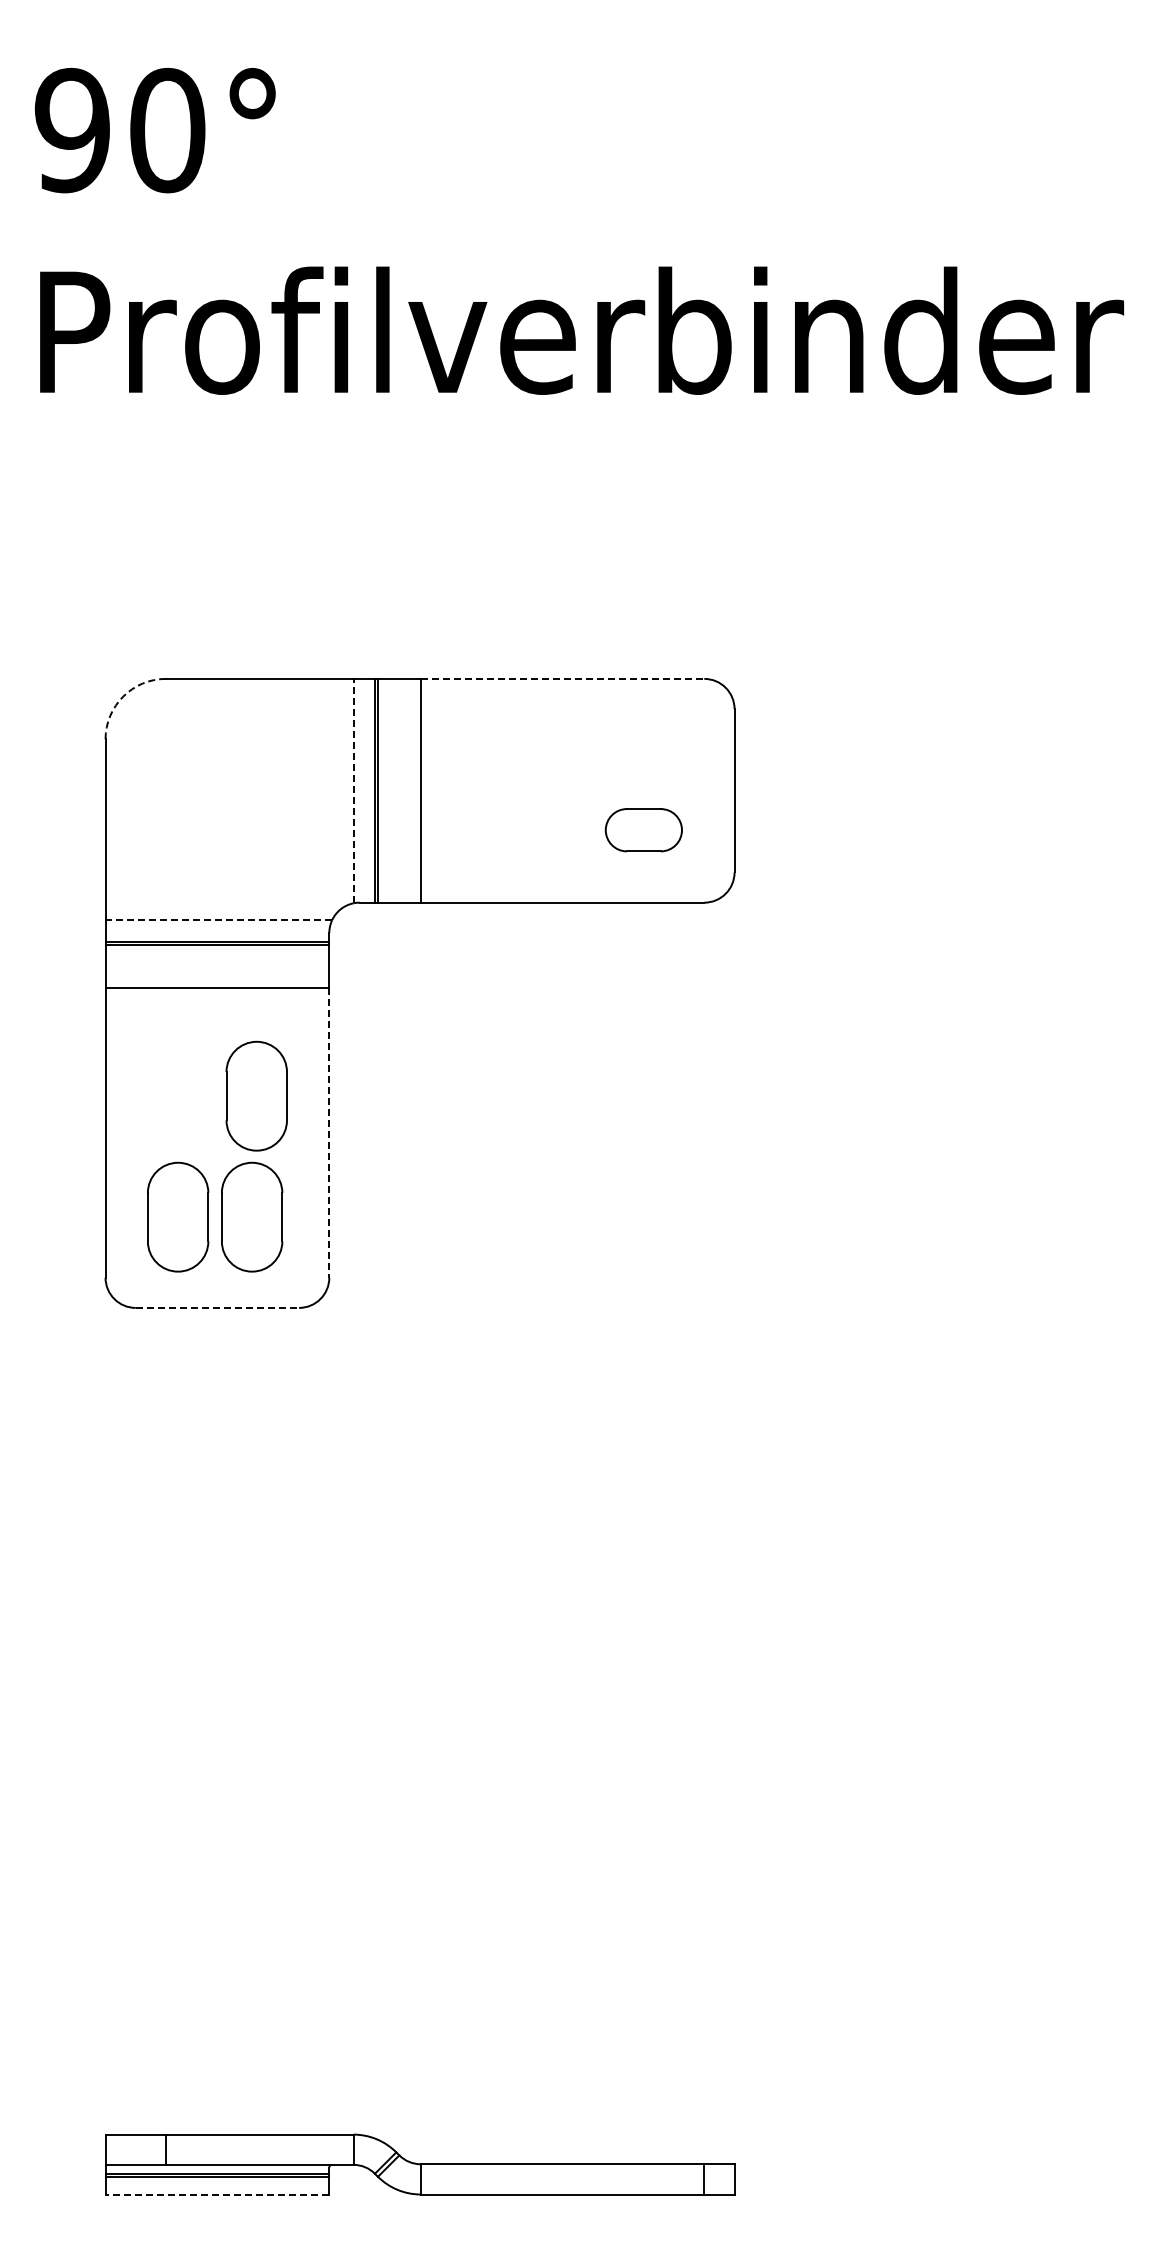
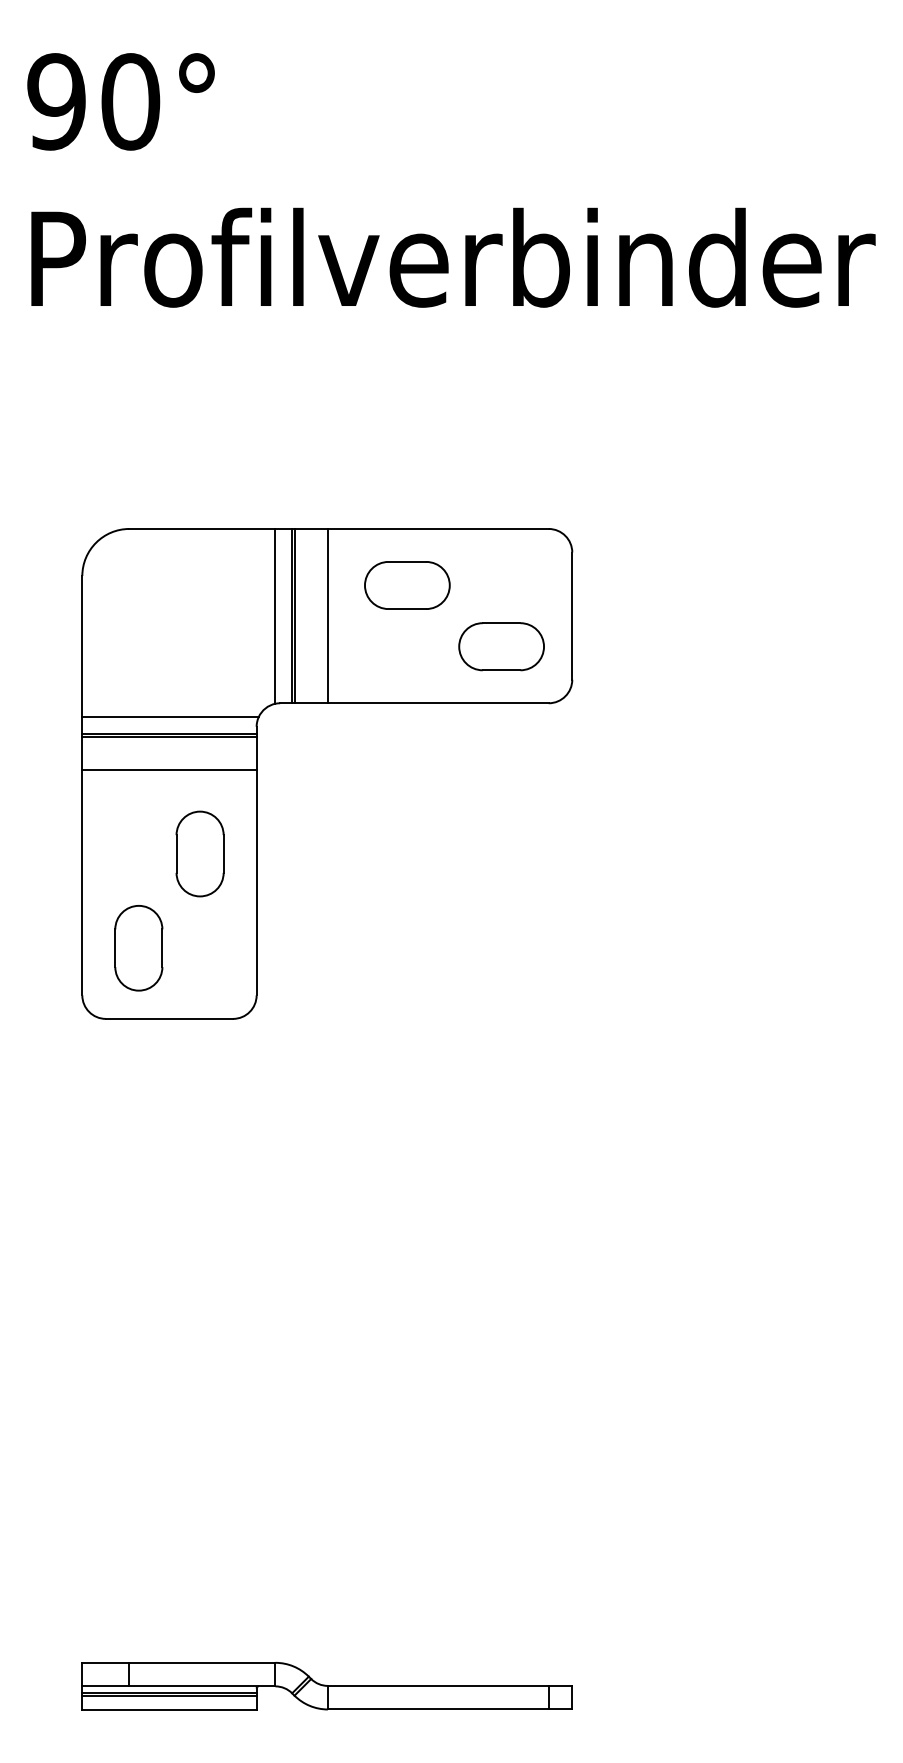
line: (562, 678) -> (438, 528), dashed -> solid
arc: (123, 696) -> (96, 542), dashed -> solid
part: (522, 751) -> (407, 585), added
line: (353, 790) -> (275, 615), dashed -> solid
part: (643, 830) -> (501, 647), size x1.43
line: (218, 920) -> (170, 717), dashed -> solid
line: (329, 1132) -> (256, 882), dashed -> solid
part: (252, 1216) -> (196, 947), removed
line: (217, 1307) -> (169, 1018), dashed -> solid
line: (217, 2195) -> (169, 1710), dashed -> solid

